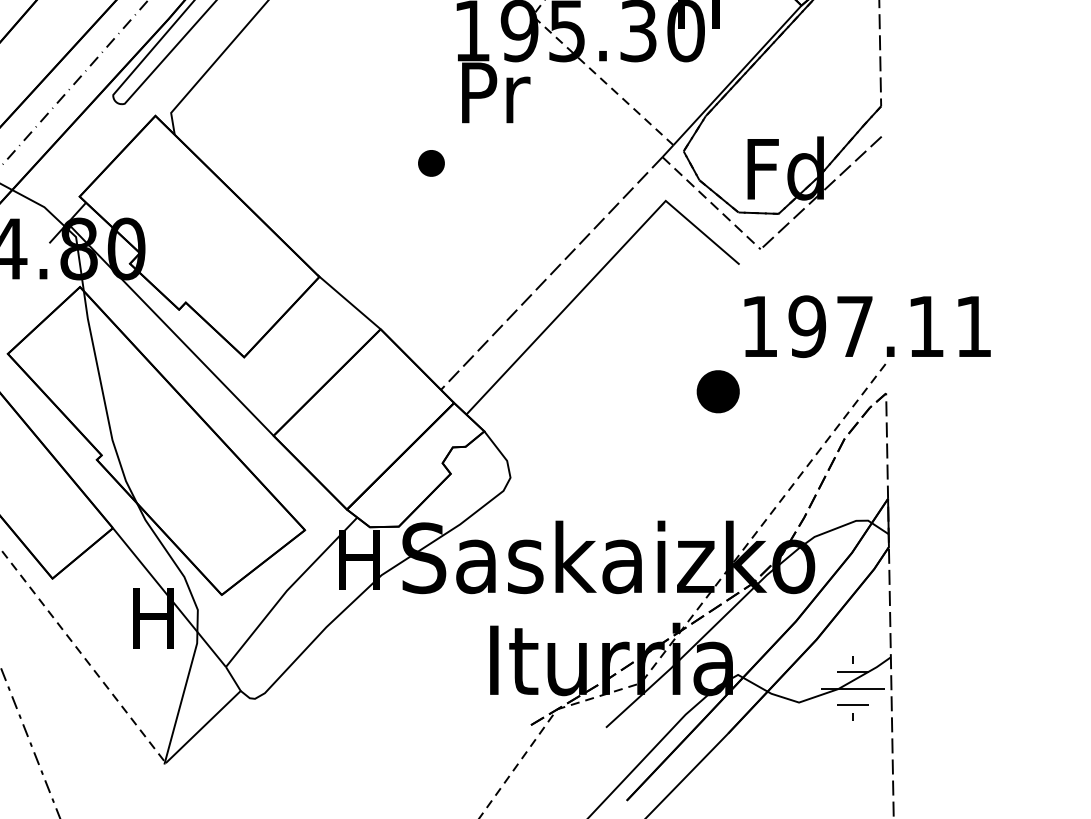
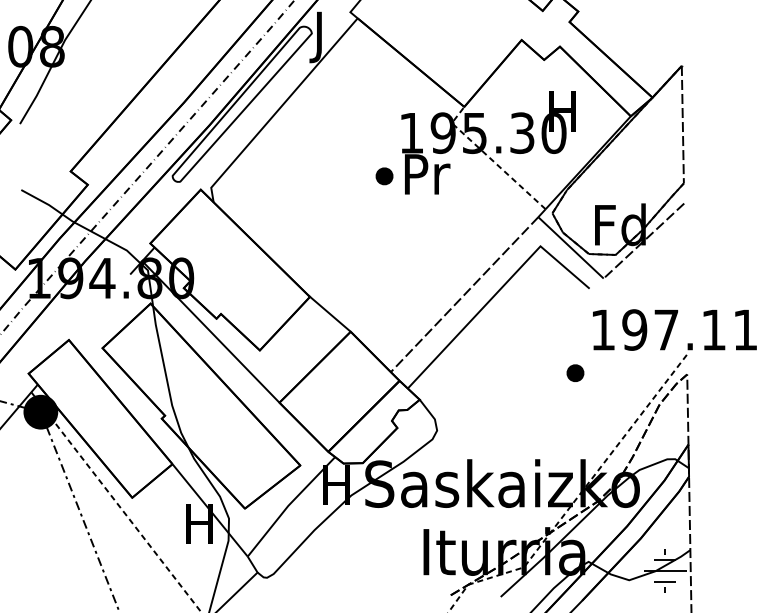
part: (431, 163) -> (384, 176), moved
line: (712, 202) -> (571, 247), dashed -> solid
part: (718, 390) -> (575, 372), size x0.62

